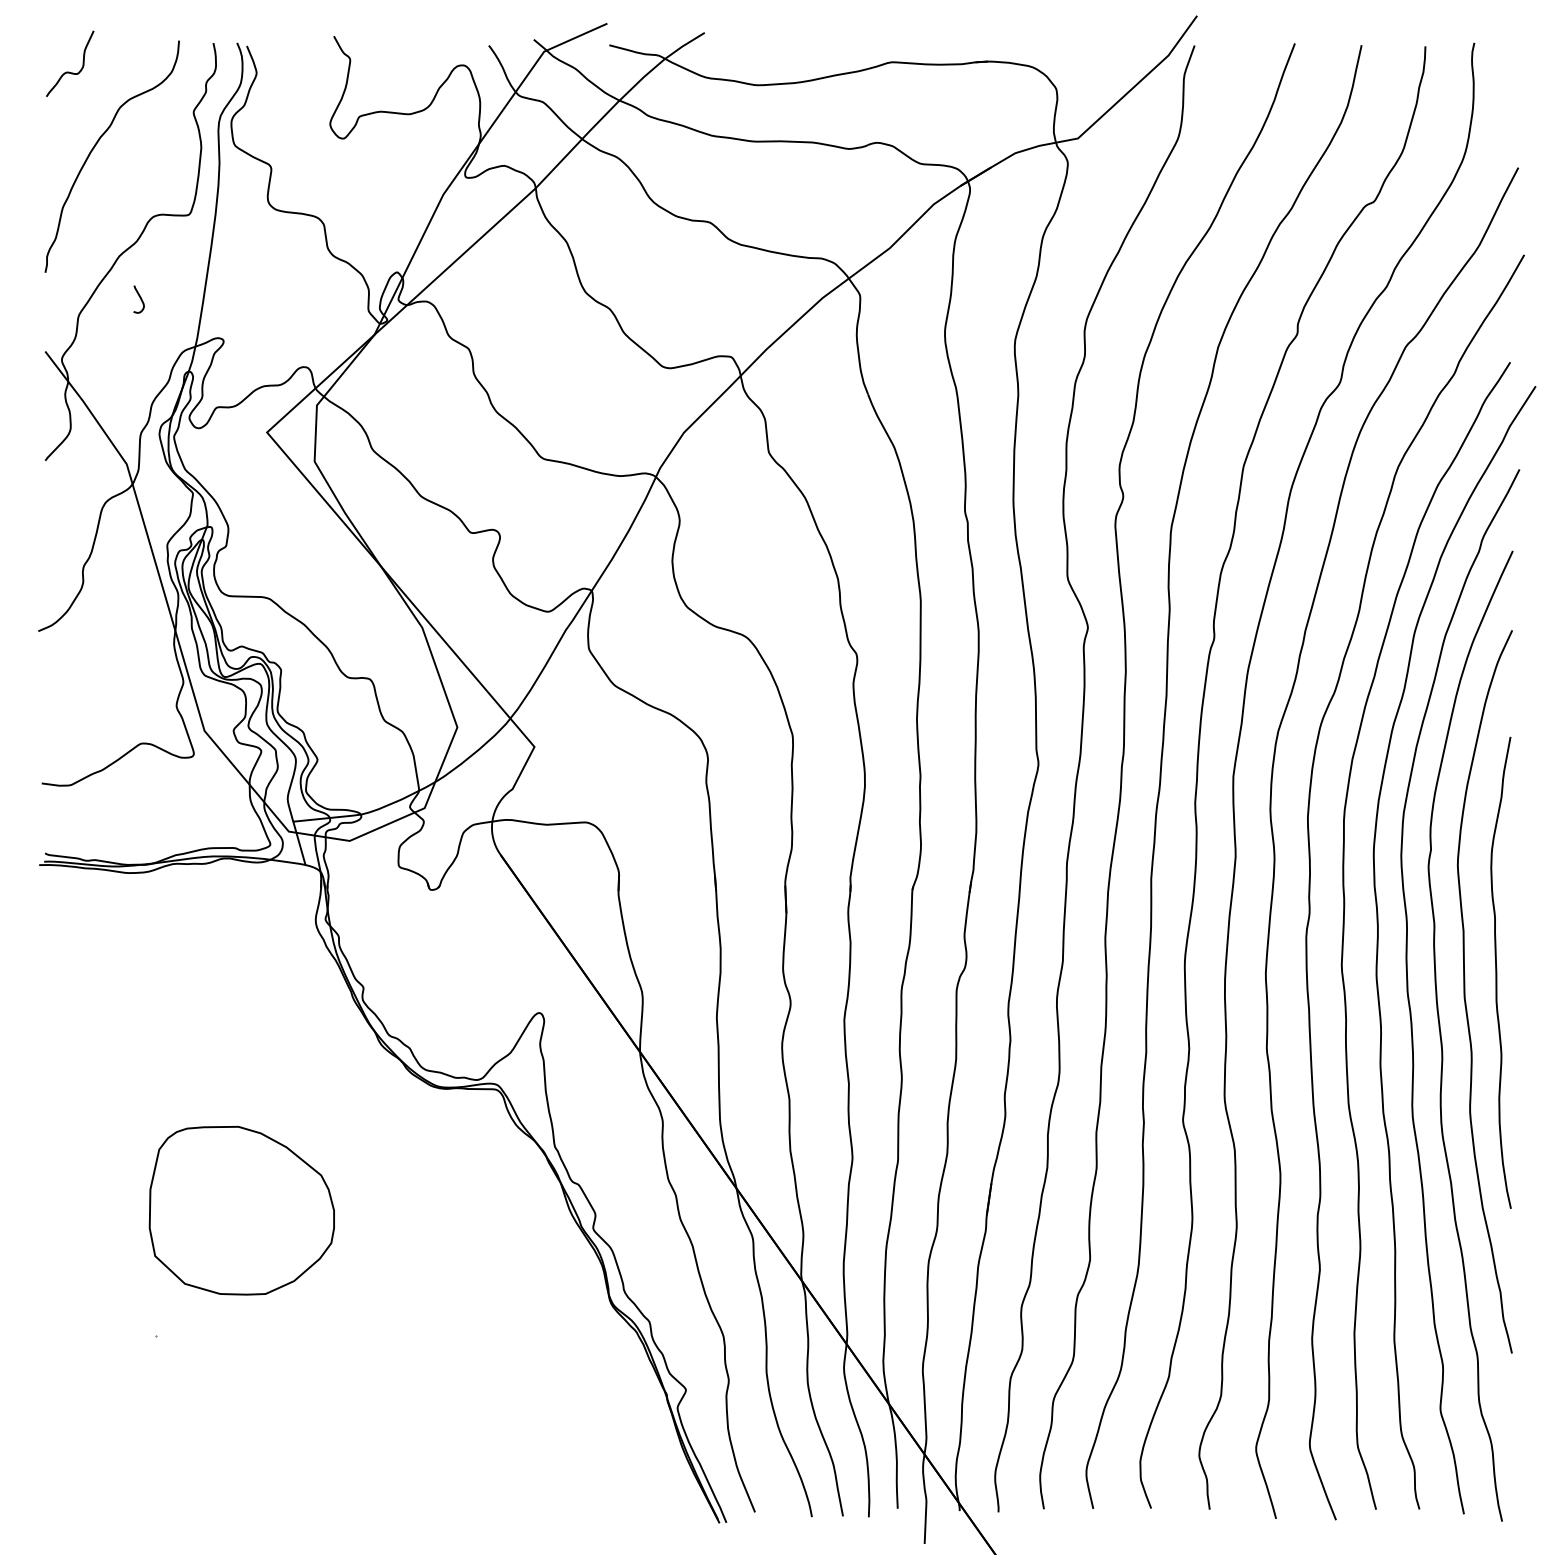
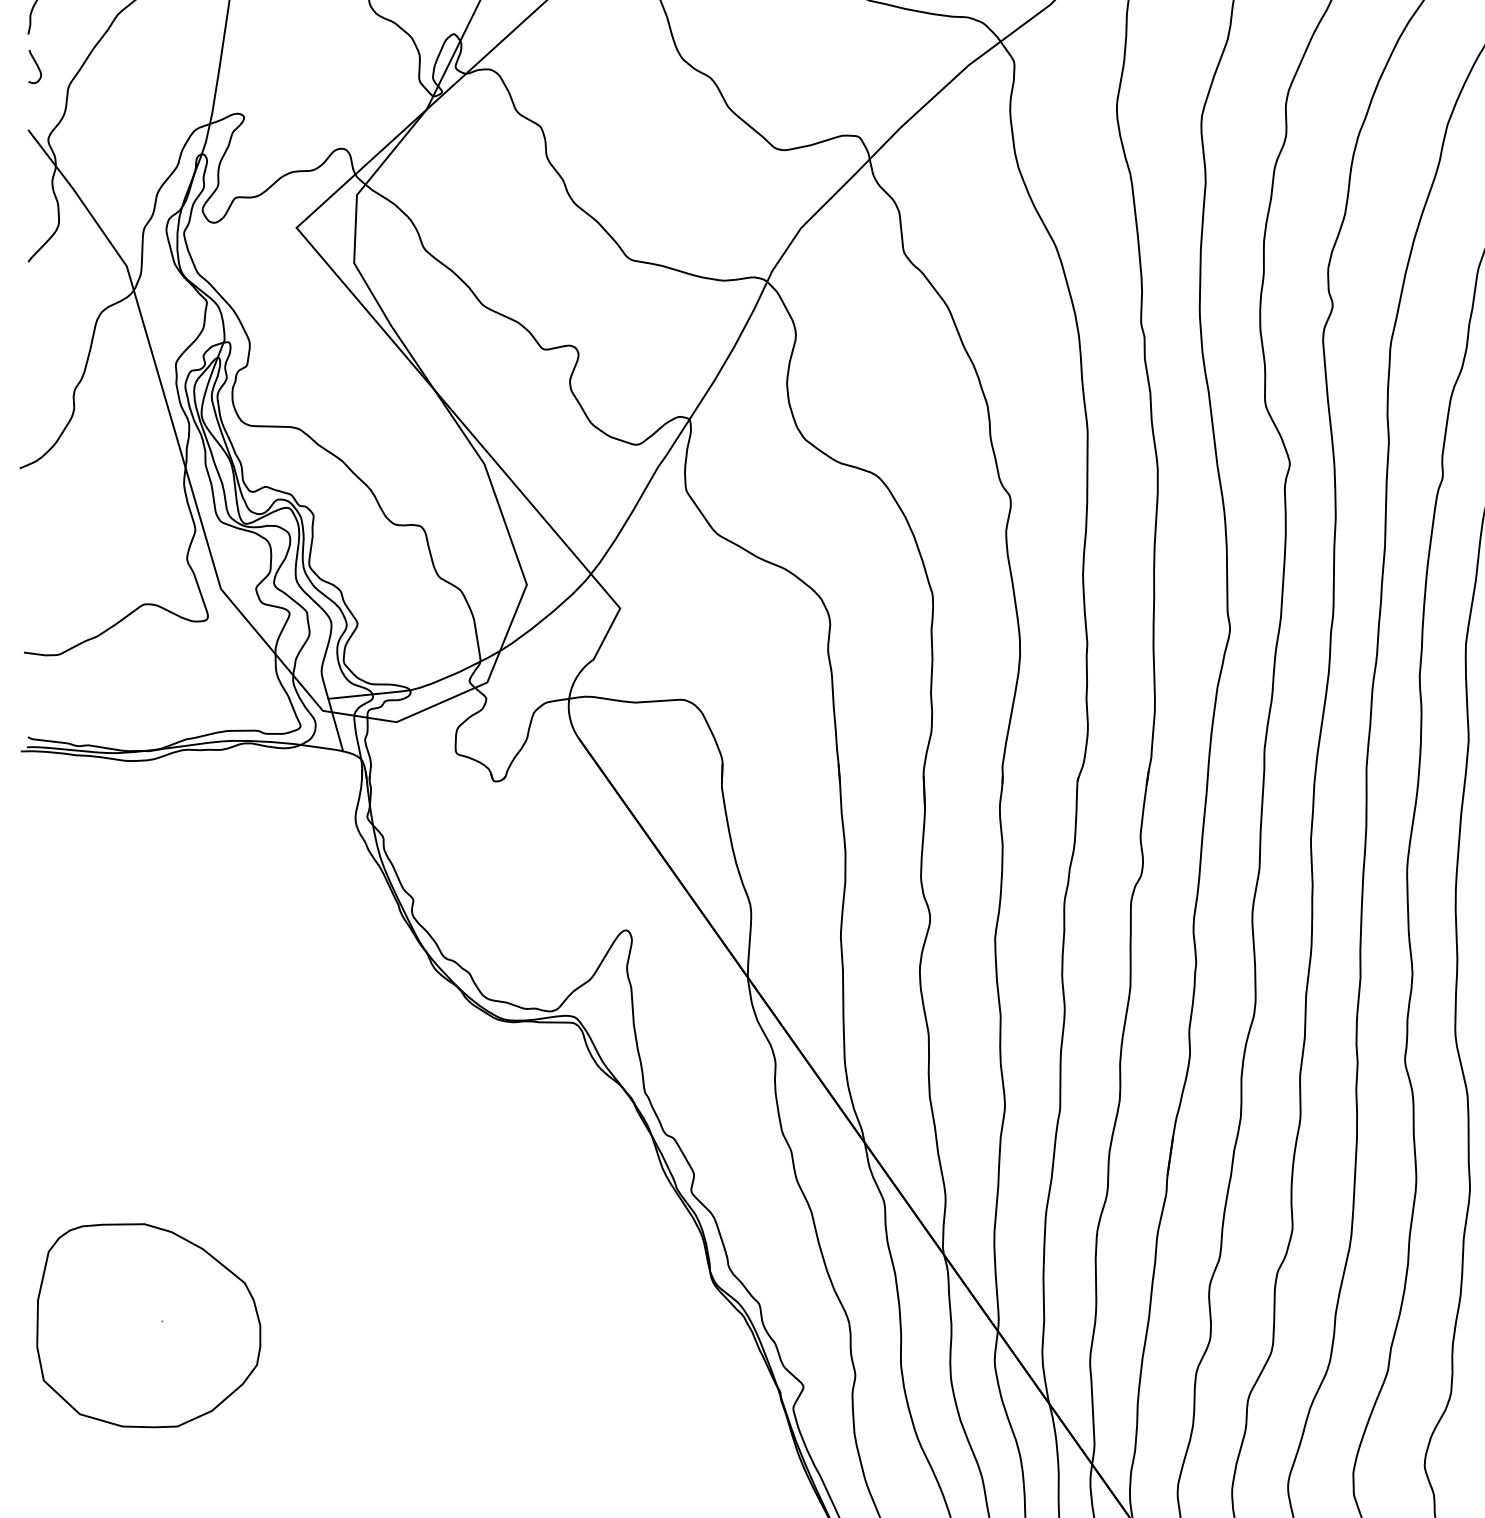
curve: (140, 299) -> (36, 66), moved
part: (241, 1210) -> (148, 1325), moved

